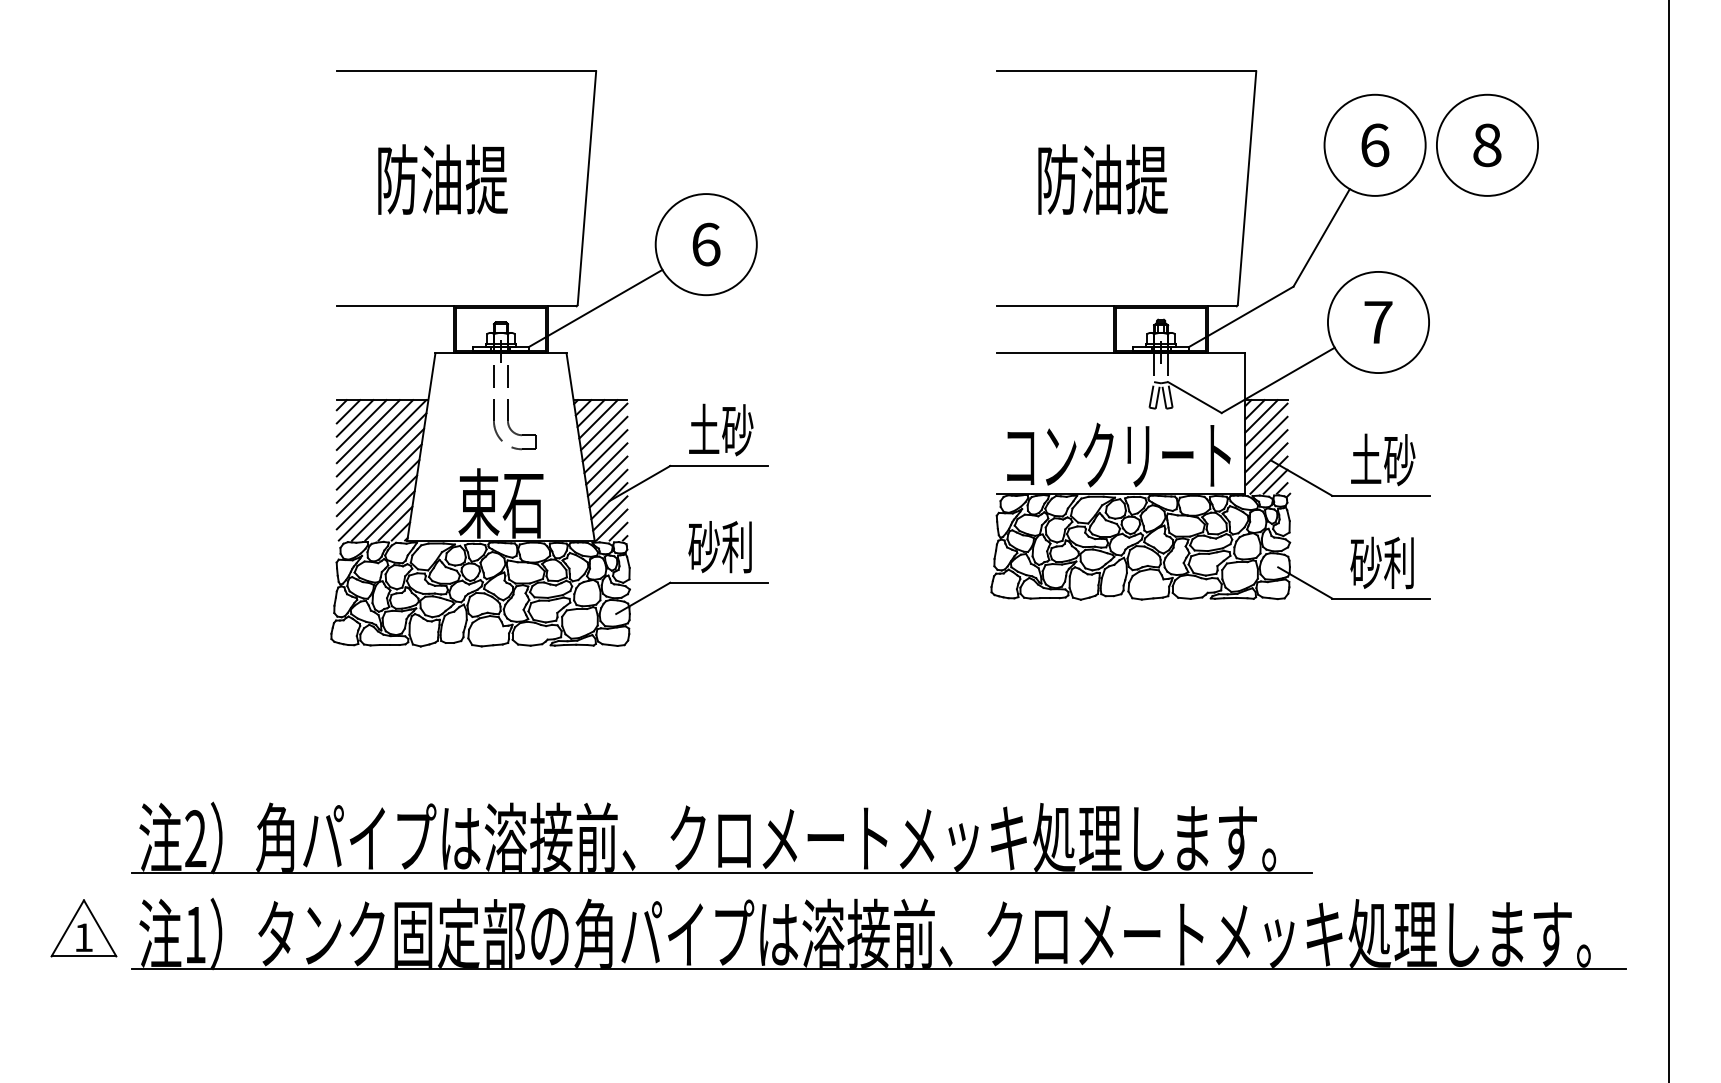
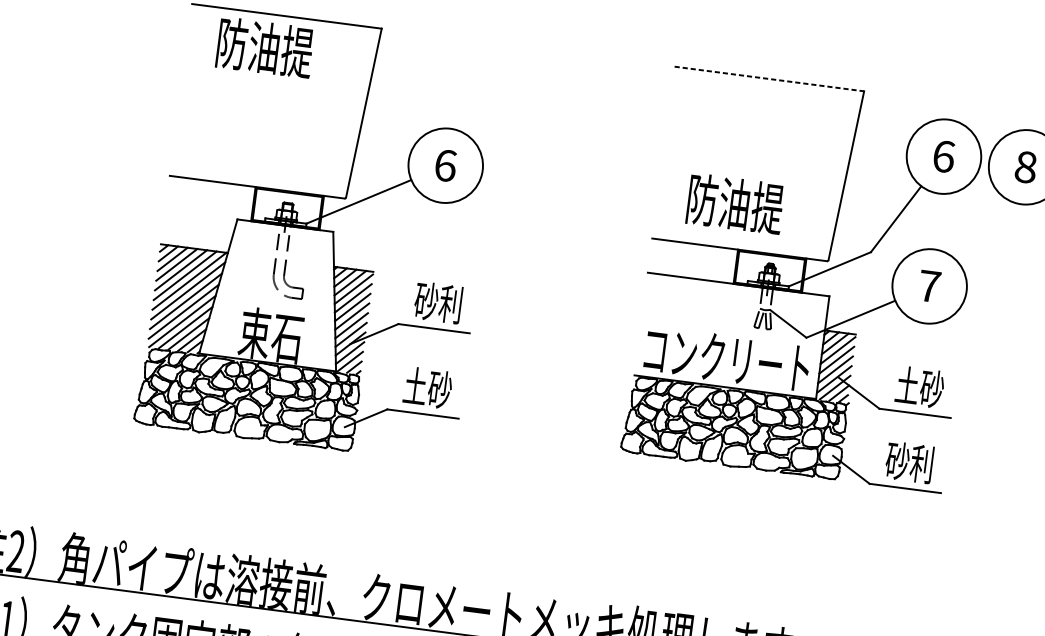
line: (1126, 71) -> (769, 79), solid -> dashed
text: (442, 179) -> (265, 47), moved
text: (1102, 179) -> (735, 203), moved
text: (720, 429) -> (438, 302), 土砂 -> 砂利
text: (720, 546) -> (427, 387), 砂利 -> 土砂

